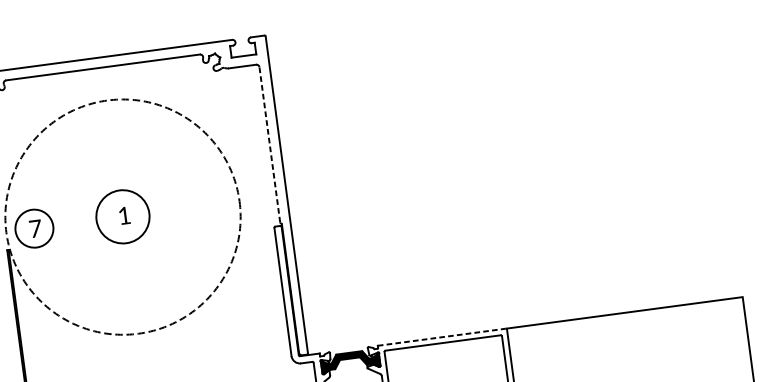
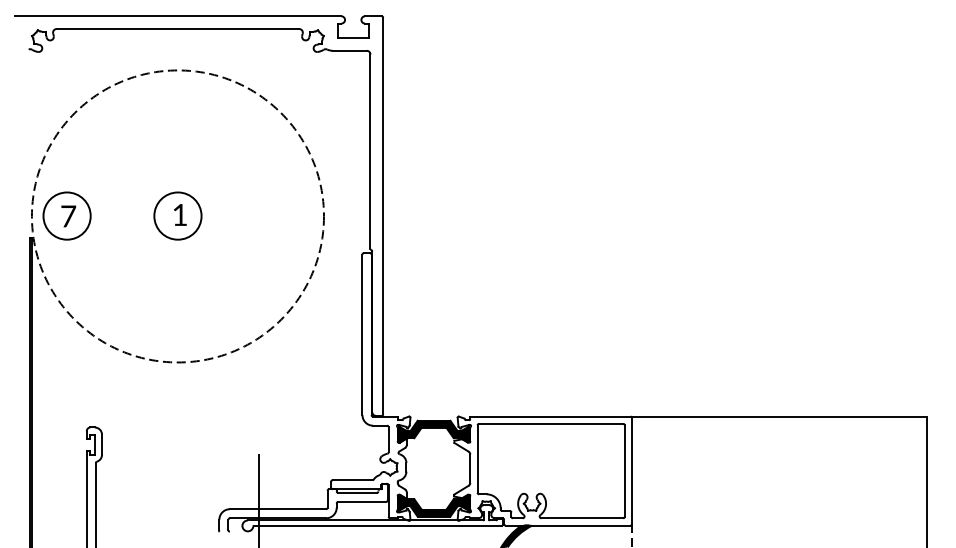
line: (269, 144) -> (370, 151), dashed -> solid
circle: (122, 216) -> (177, 215), size x0.71
line: (441, 337) -> (550, 416), dashed -> solid

